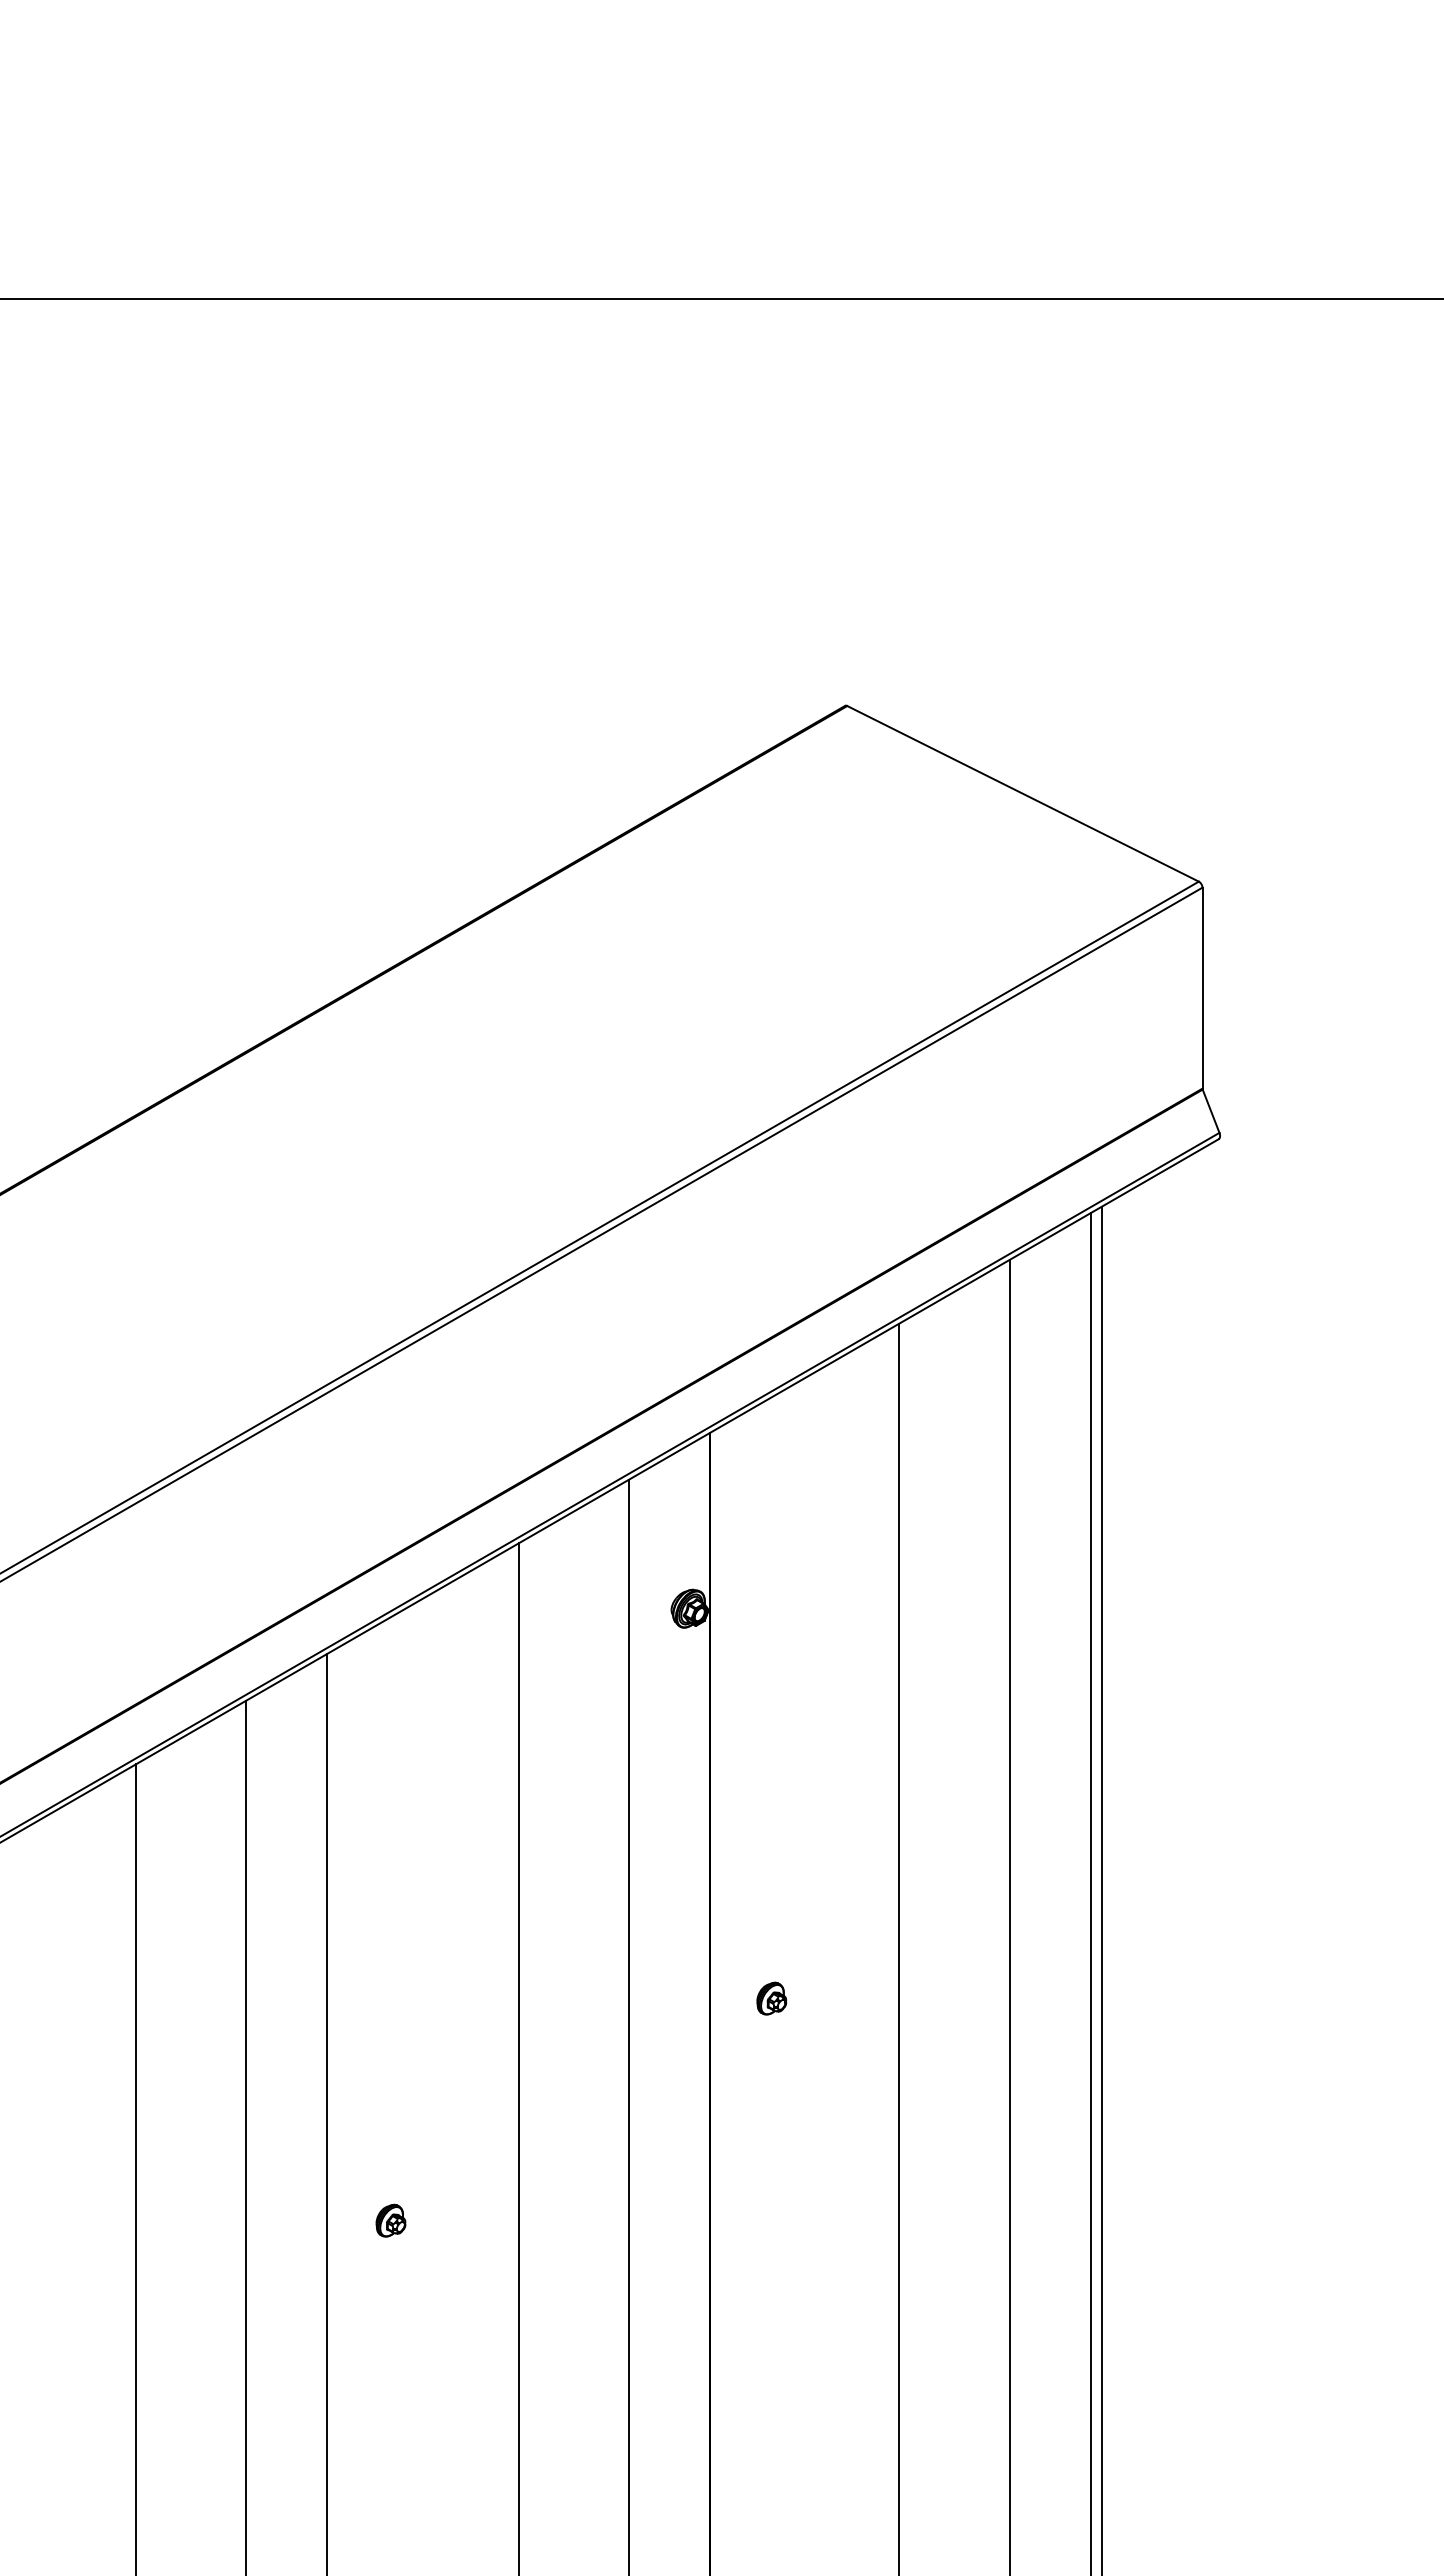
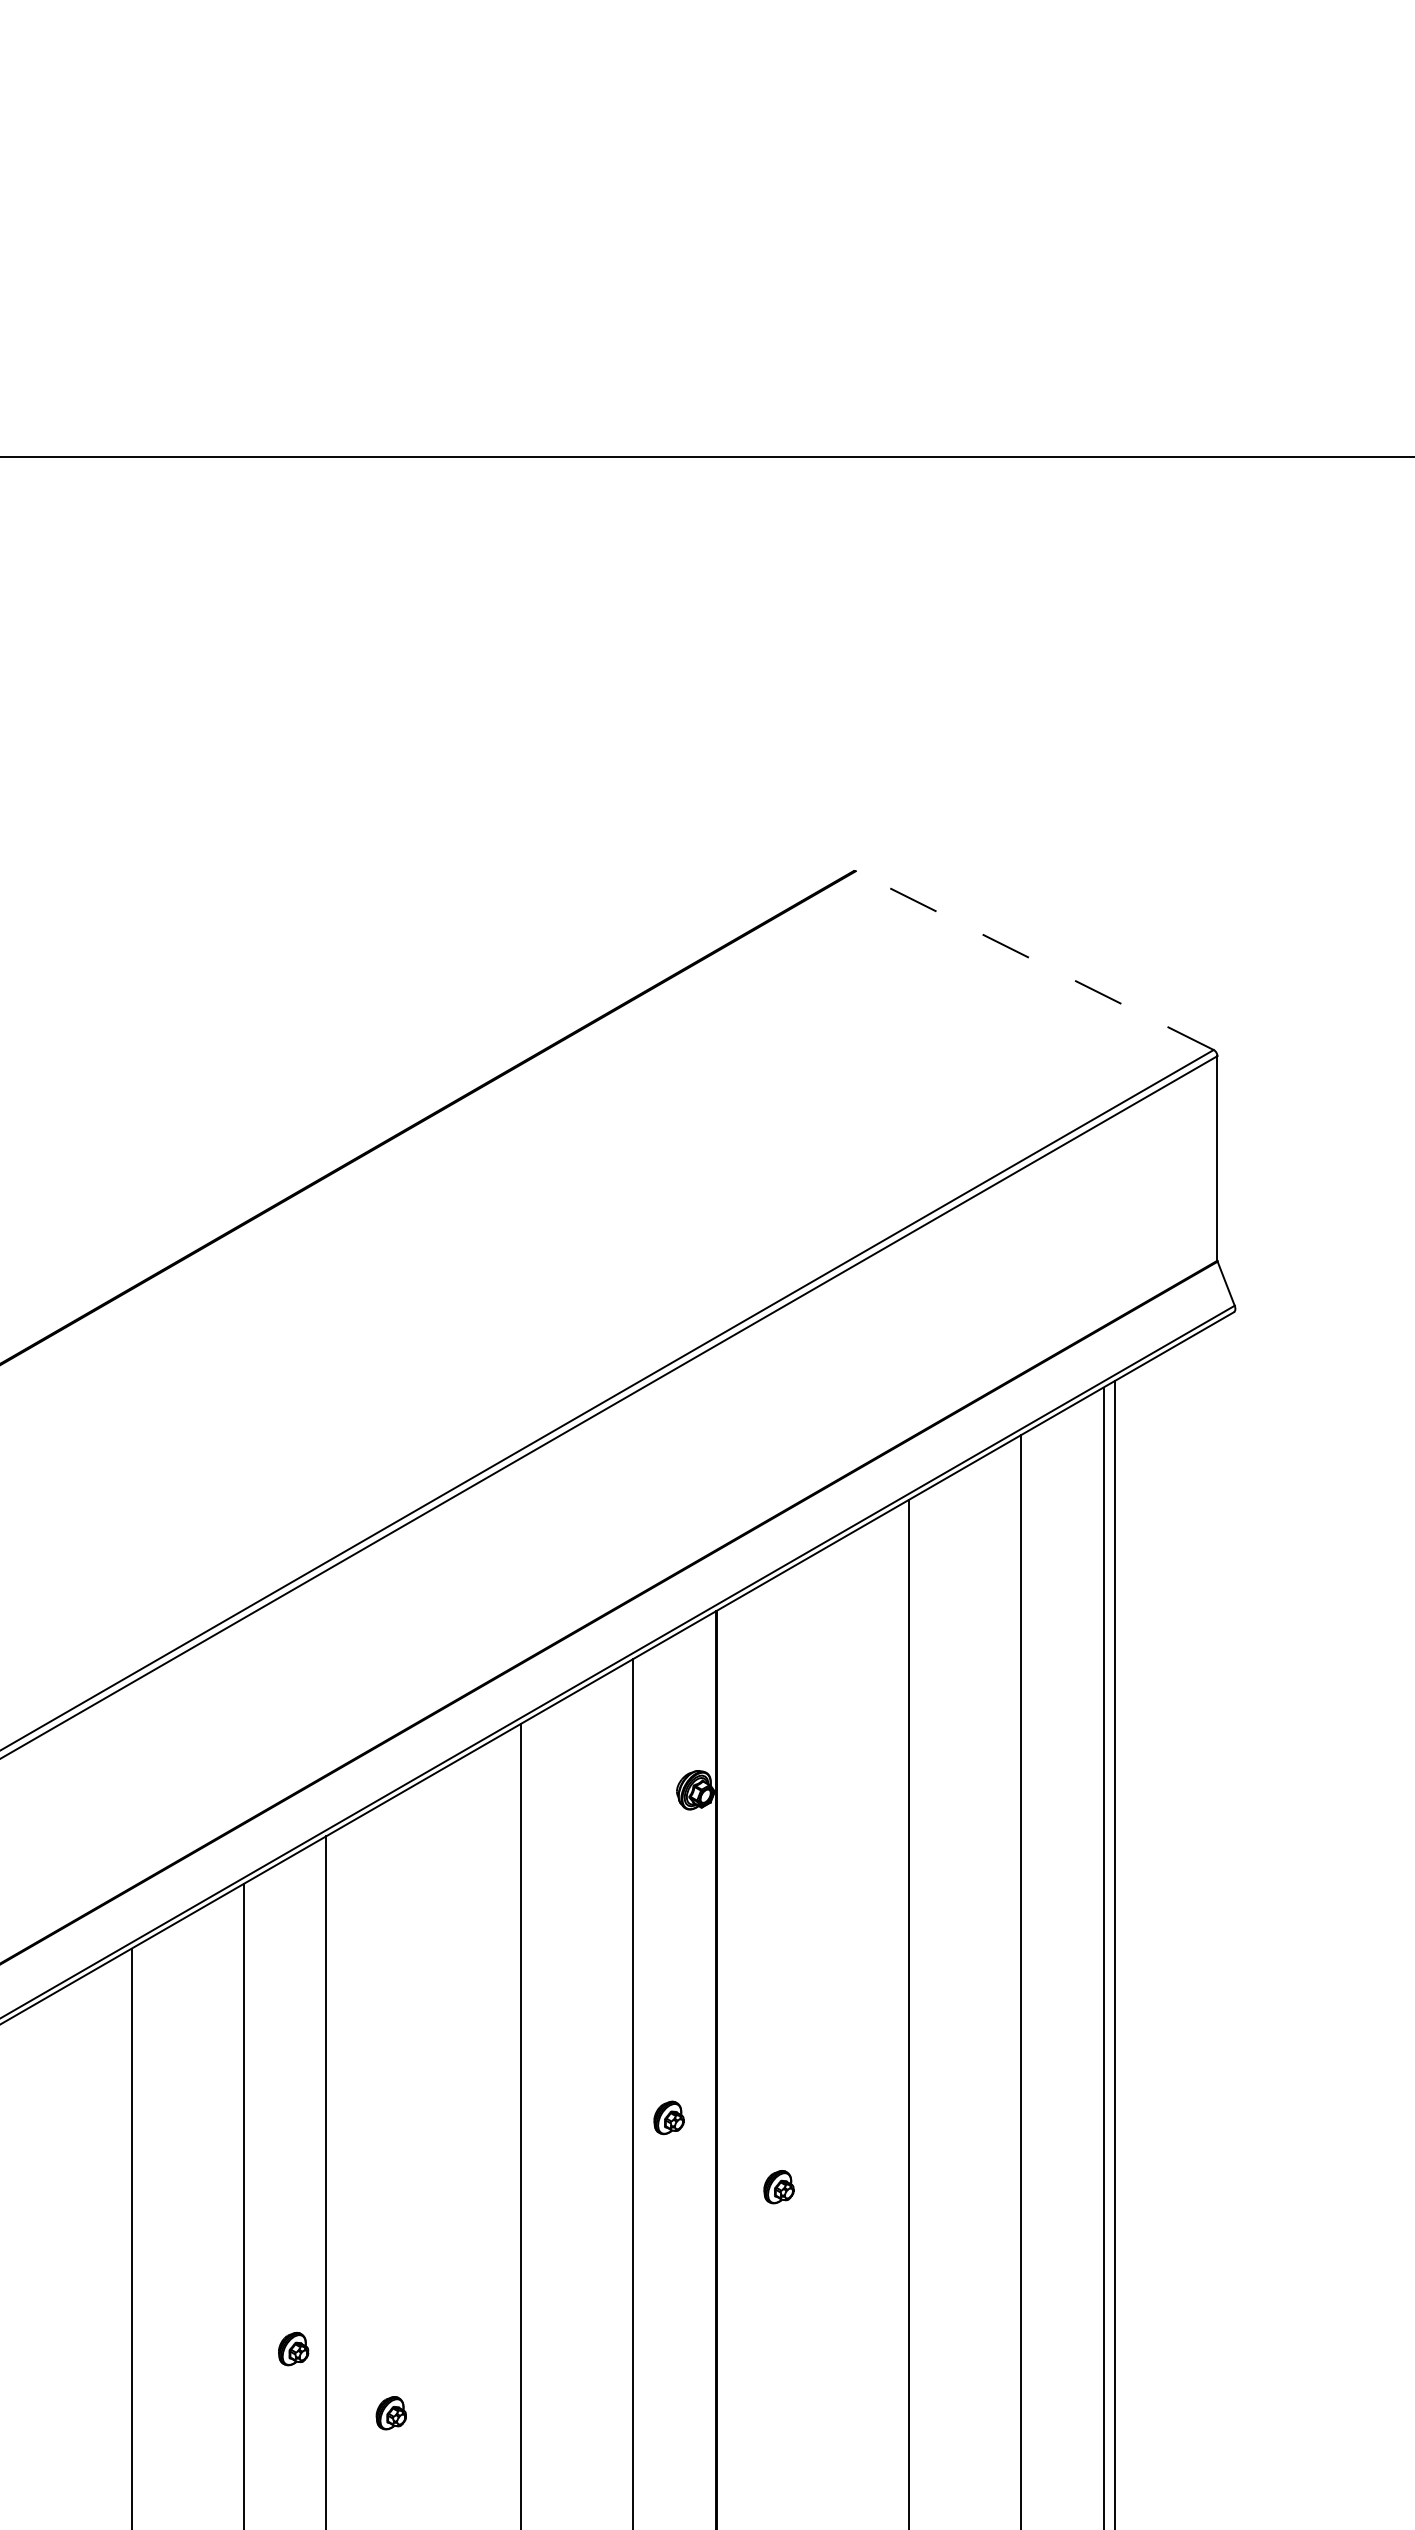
line: (1022, 793) -> (1034, 960), solid -> dashed
part: (663, 1930) -> (668, 2117), added
part: (294, 2157) -> (293, 2348), added

